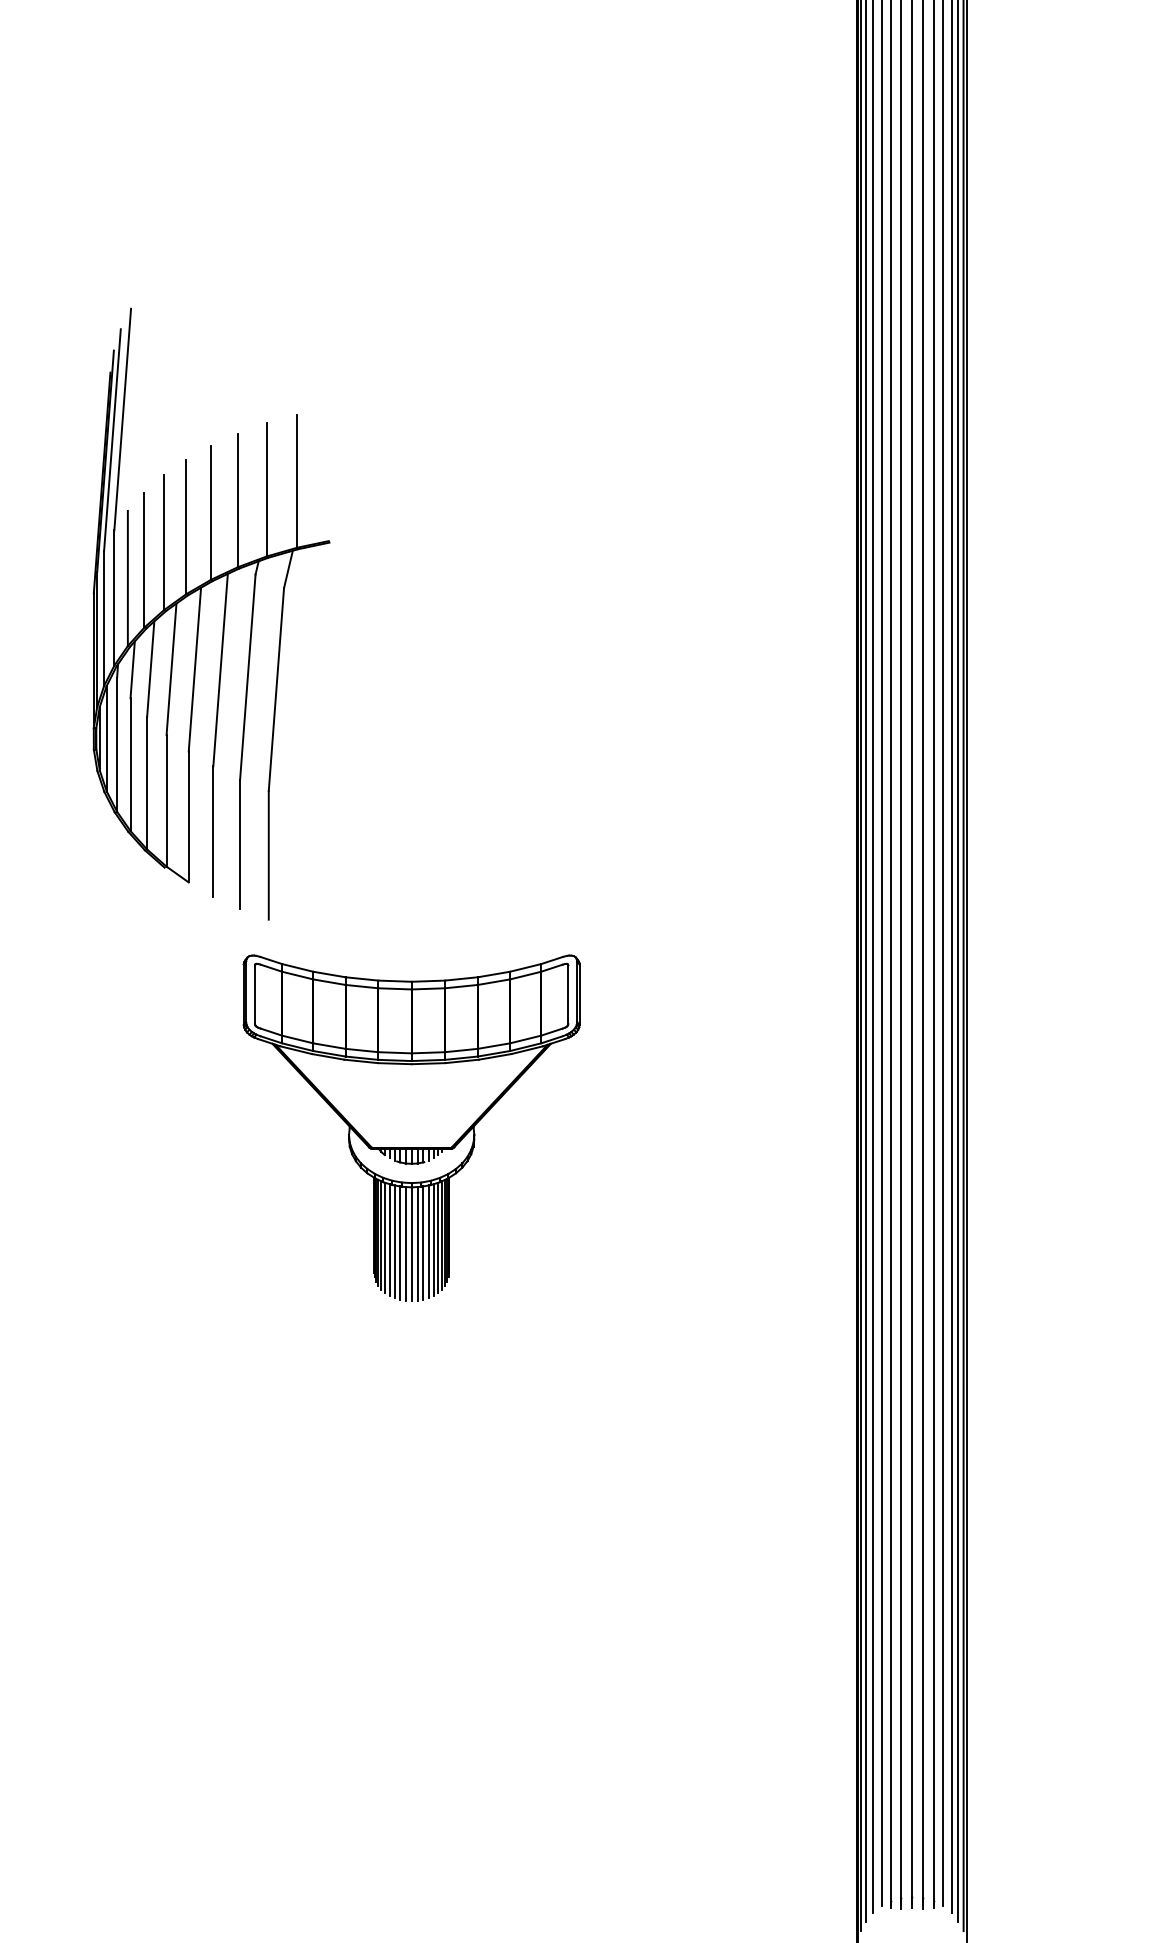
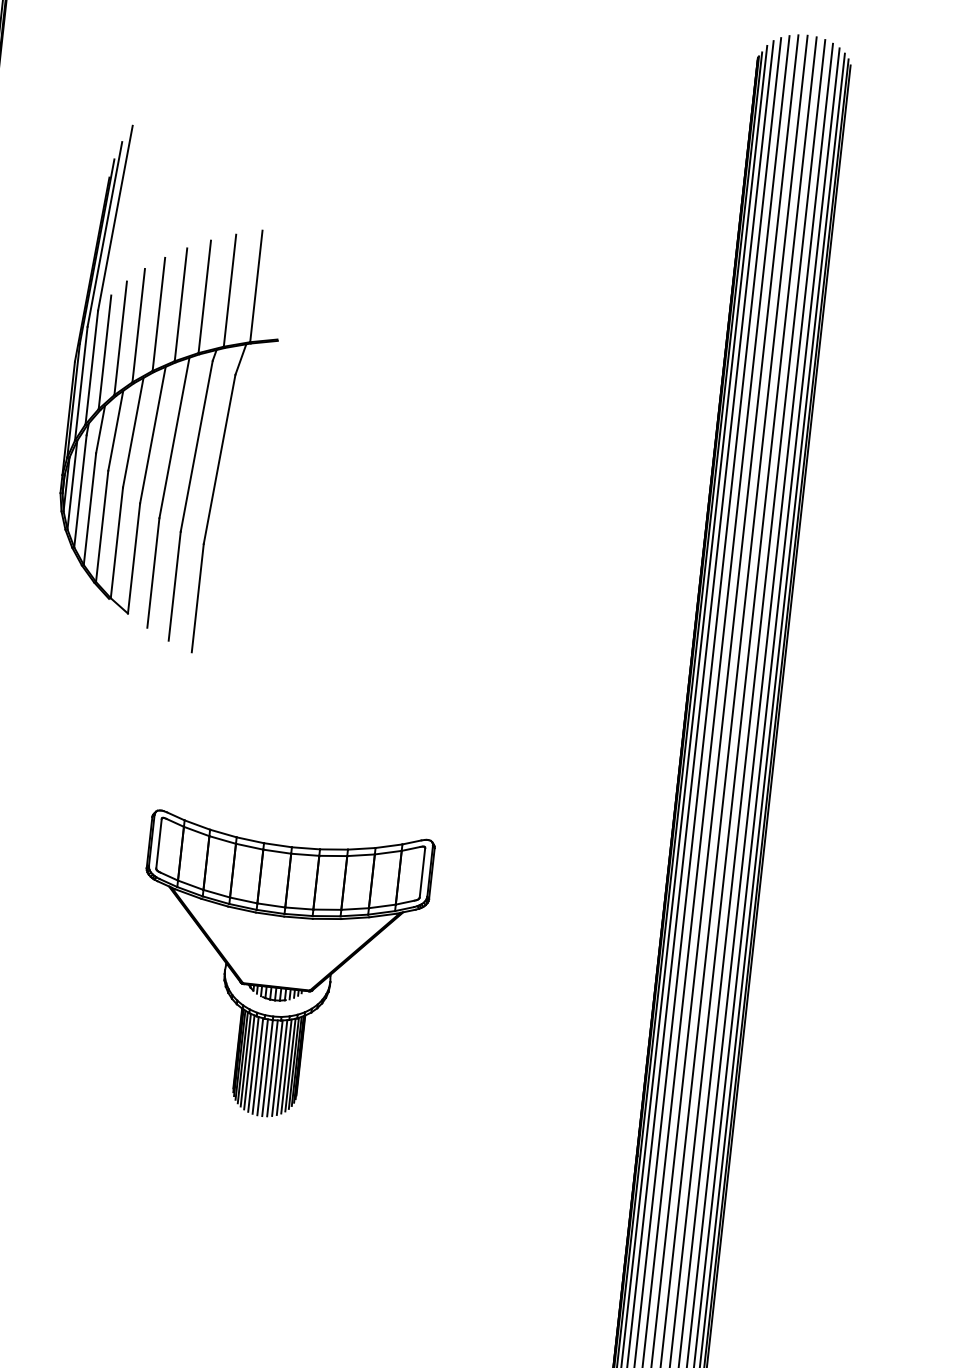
part: (200, 612) -> (162, 387), moved

